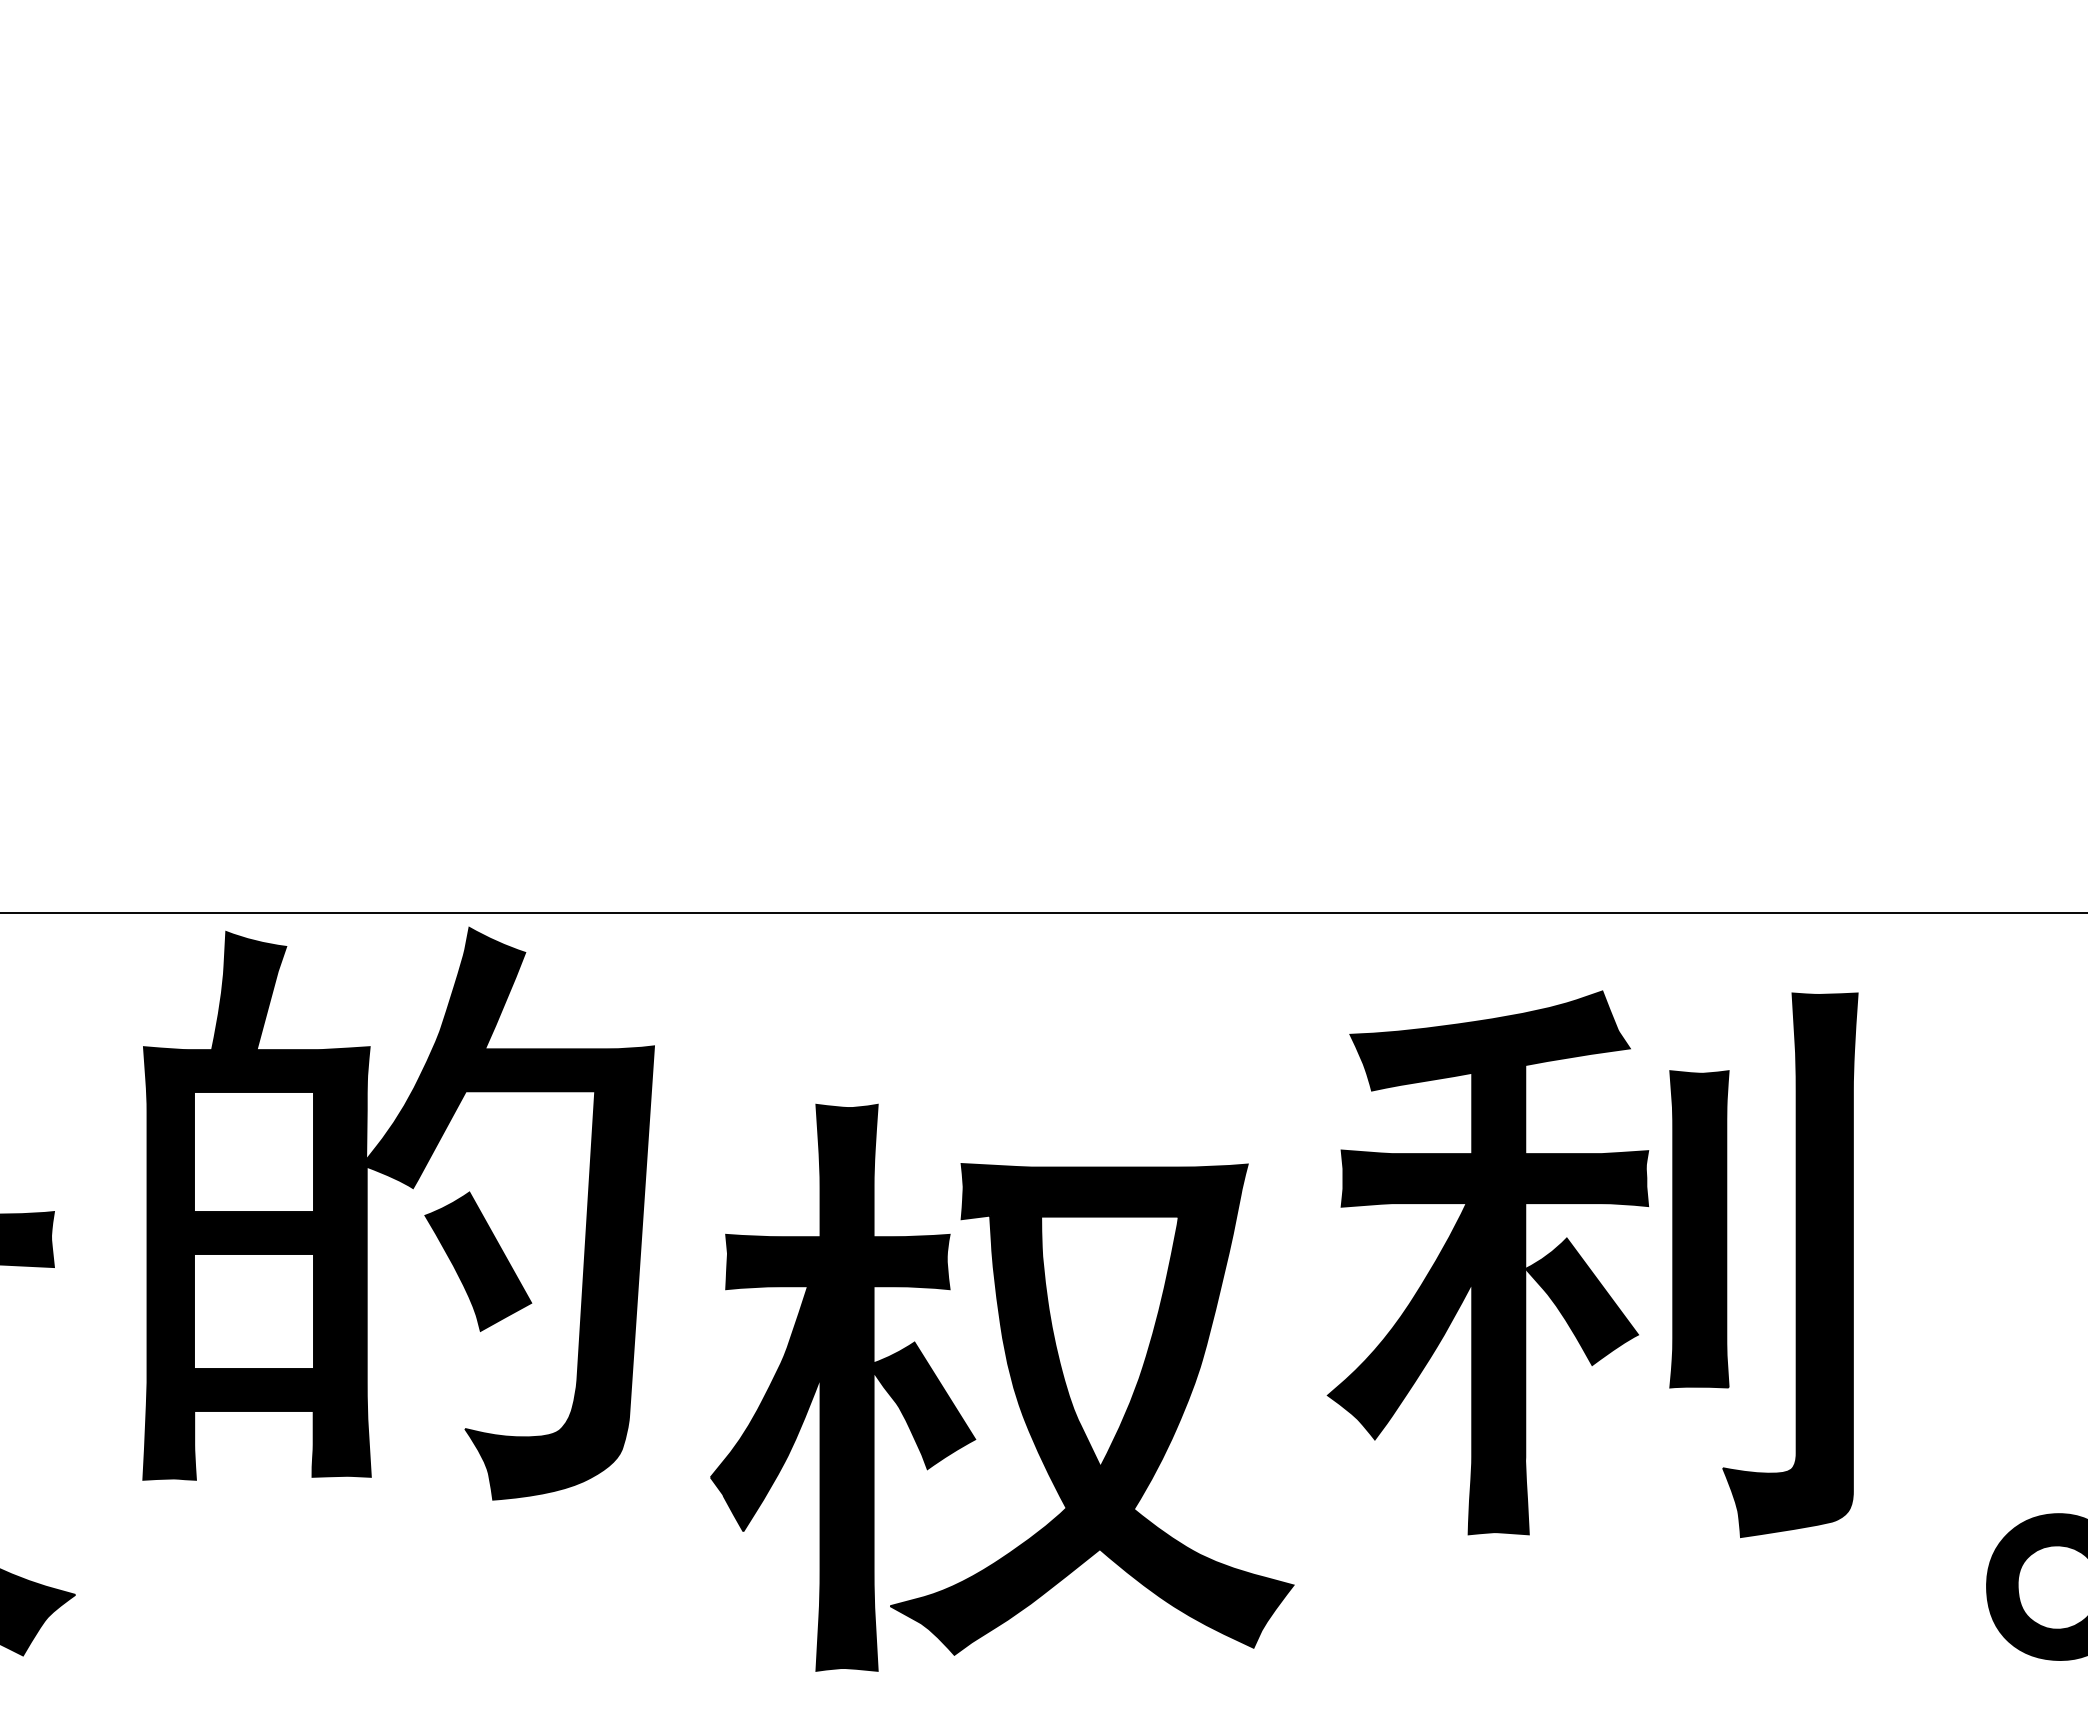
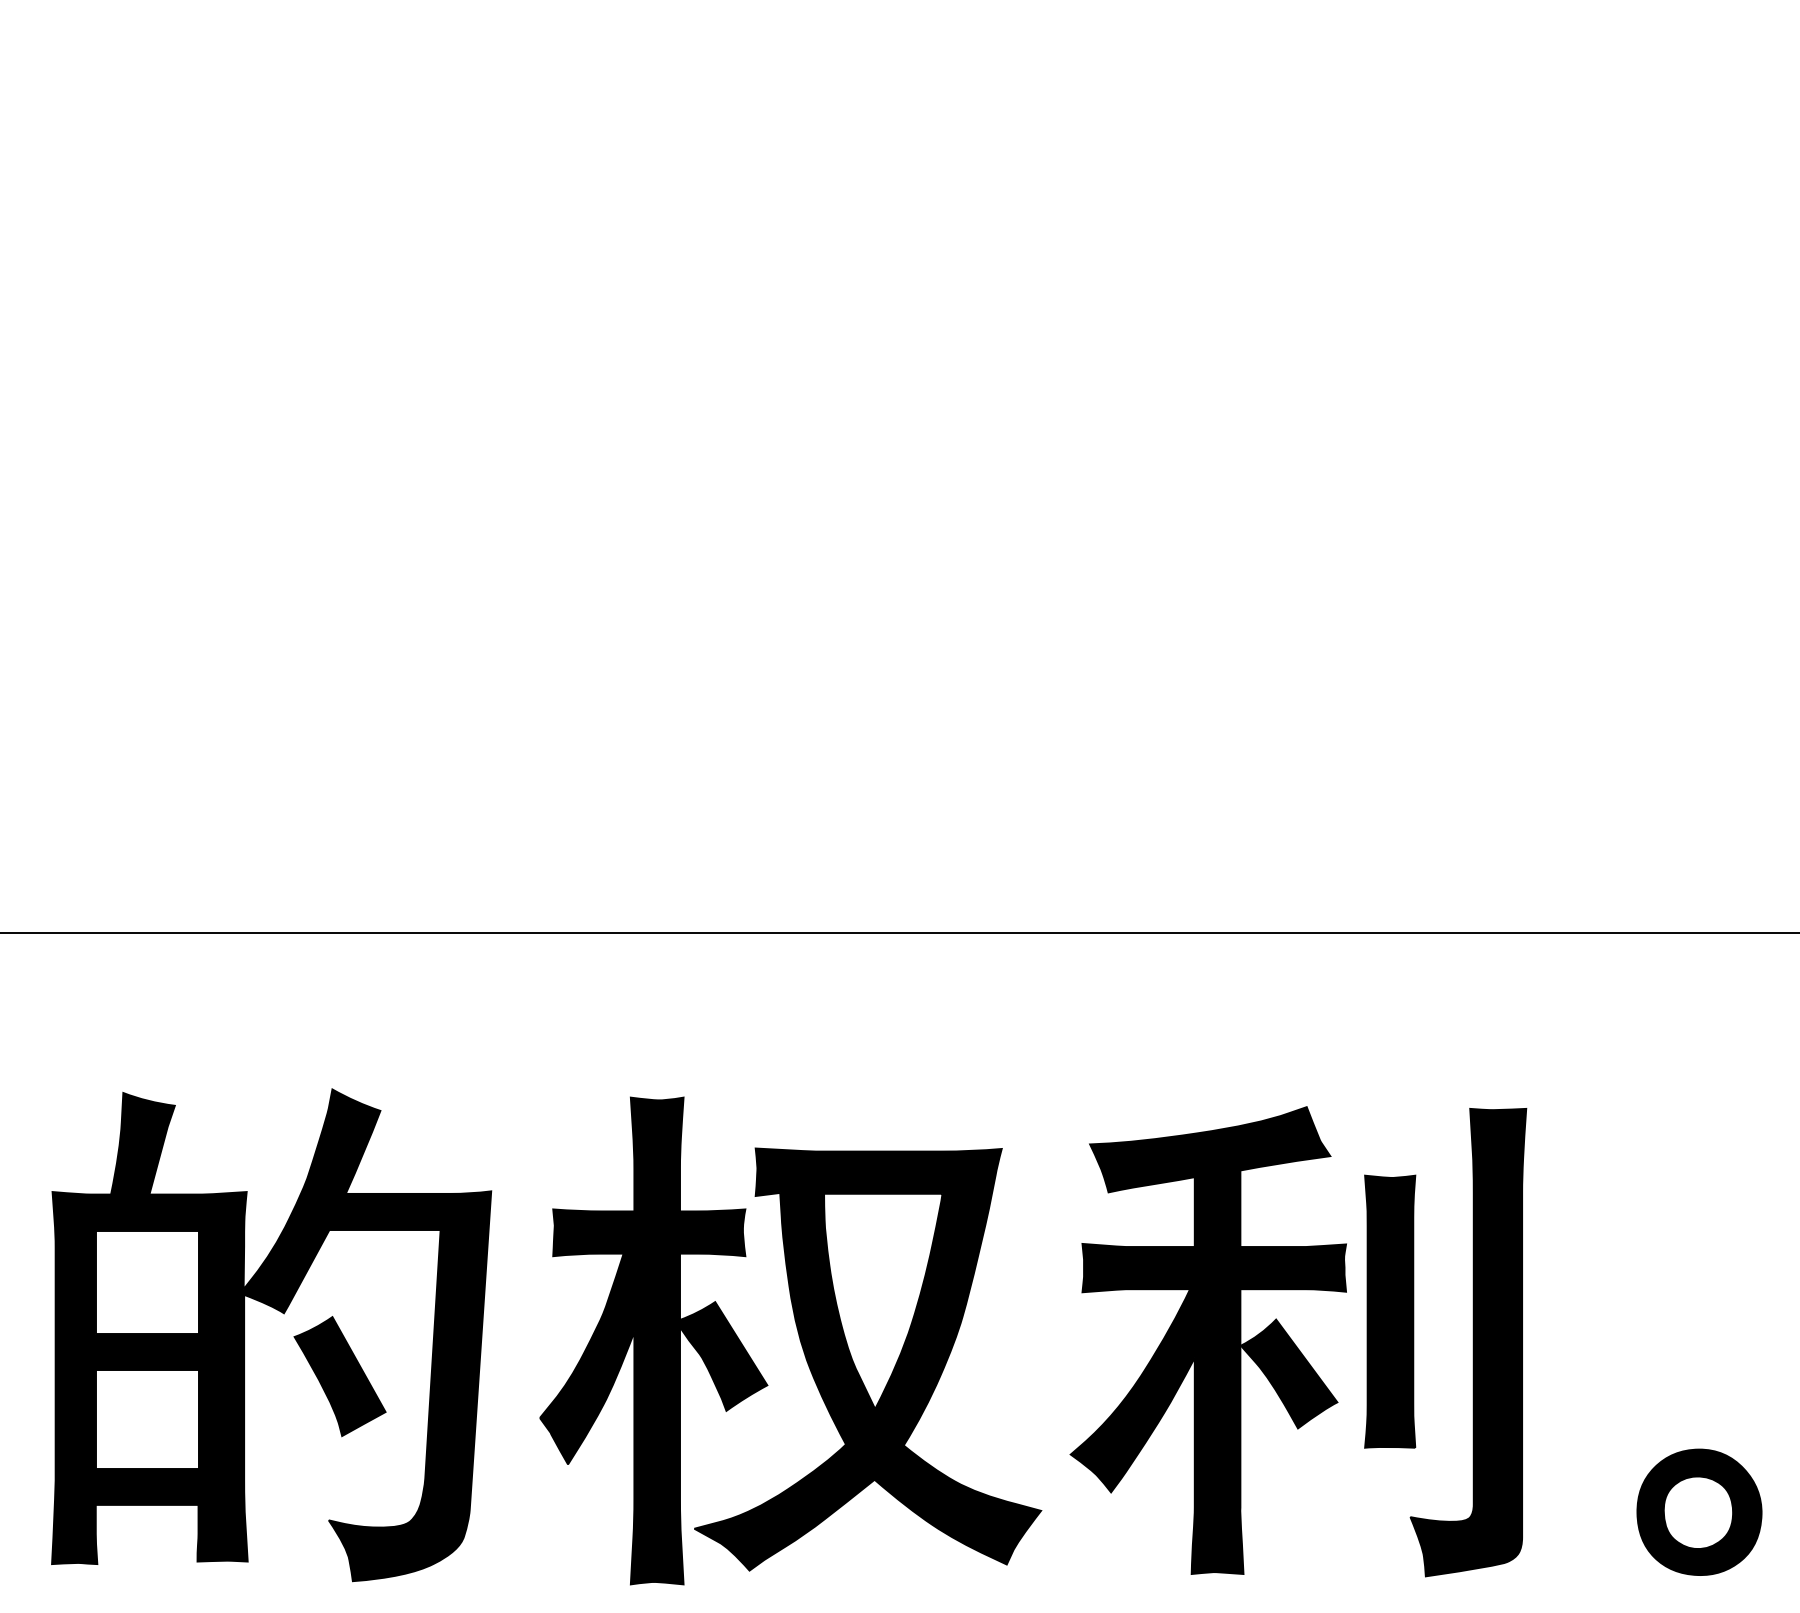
part: (424, 1215) -> (293, 1336), moved
part: (1592, 1263) -> (1298, 1341), moved

